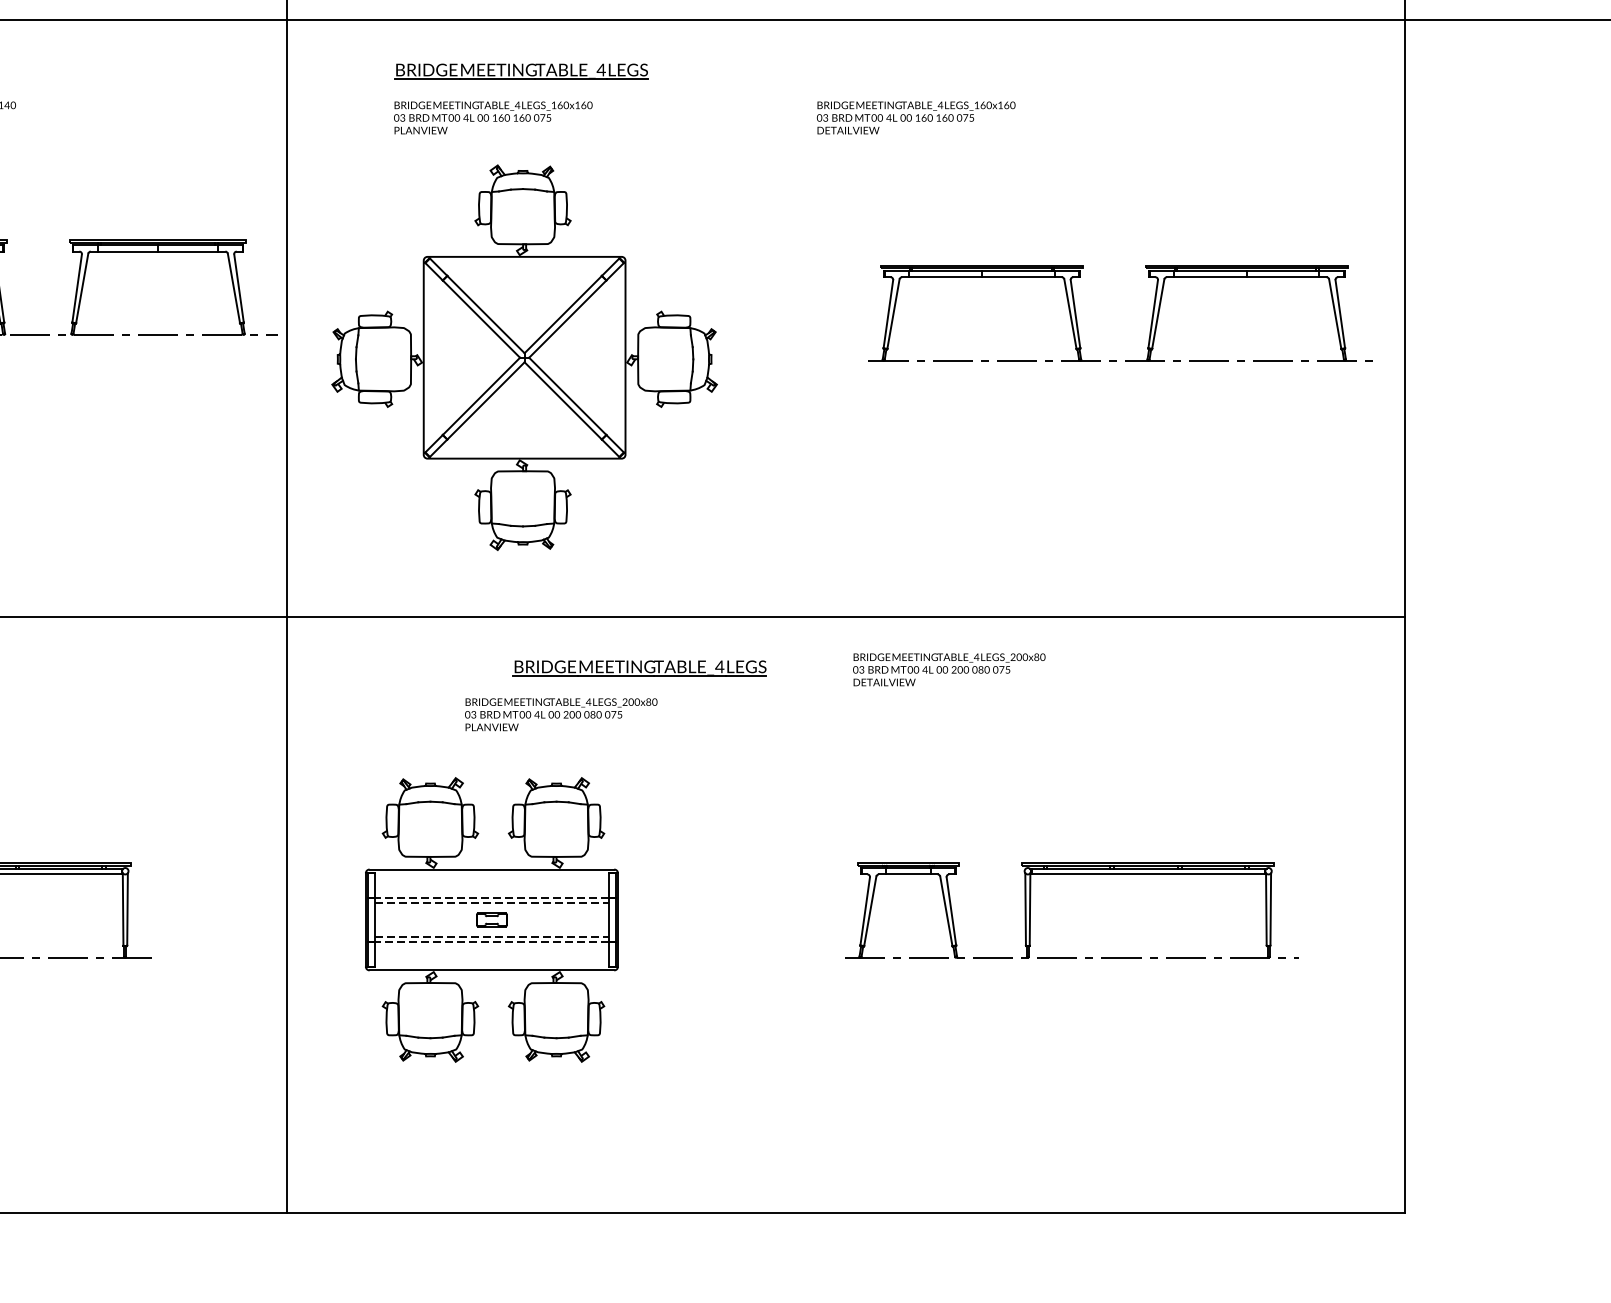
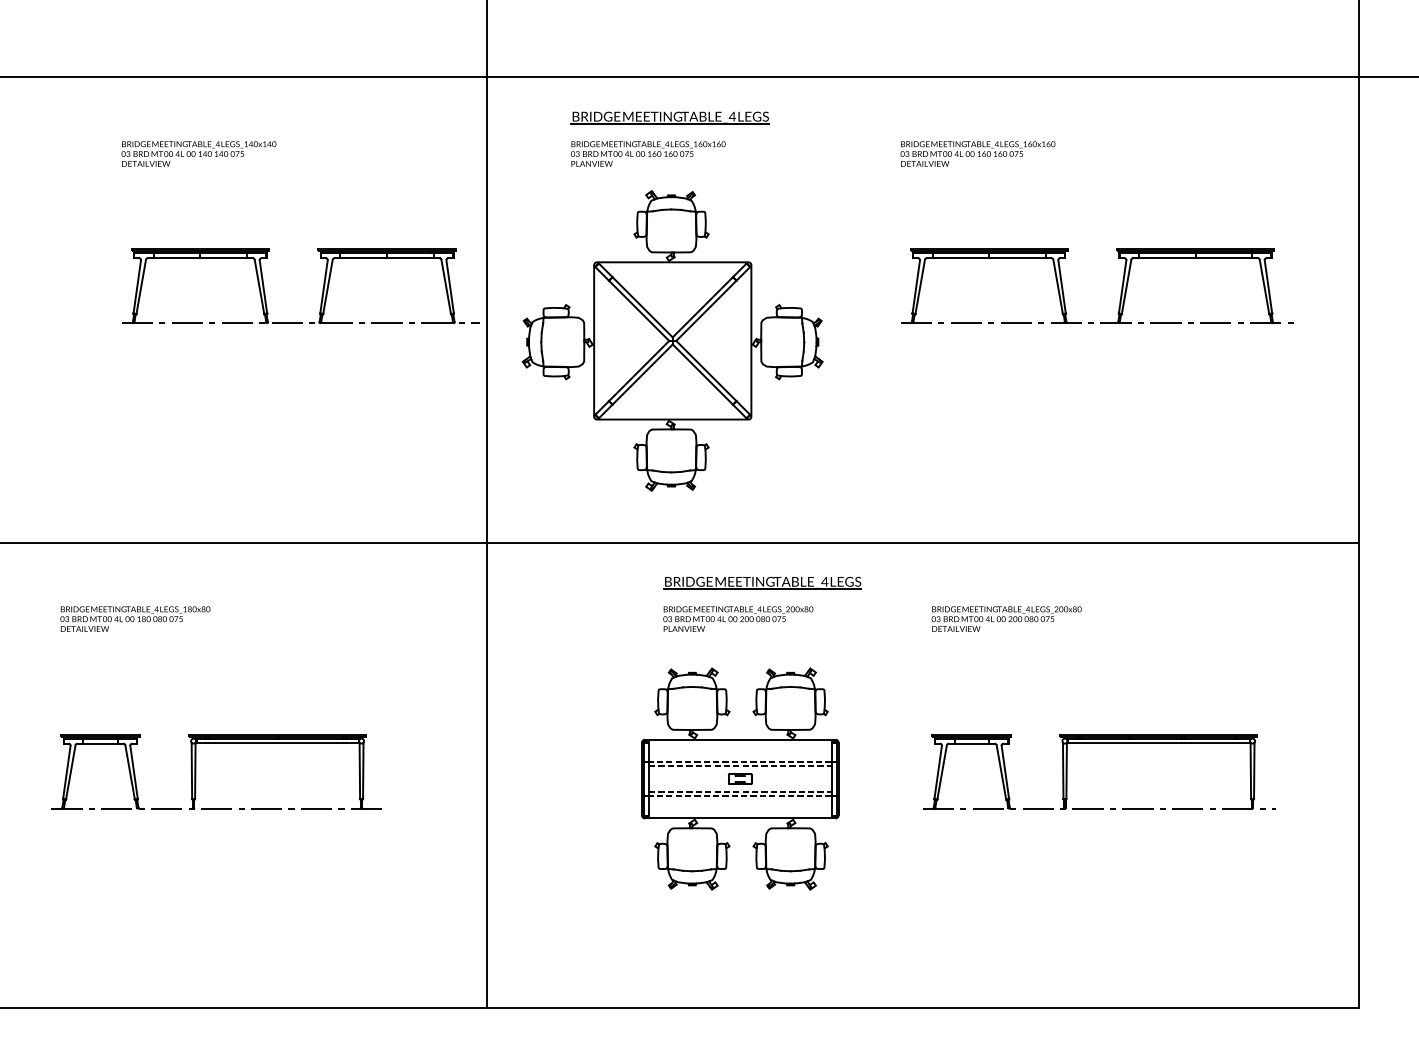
part: (1151, 313) -> (1121, 286), moved
text: (949, 668) -> (1006, 618), moved
text: (561, 713) -> (738, 618), moved
part: (492, 919) -> (740, 778), moved

